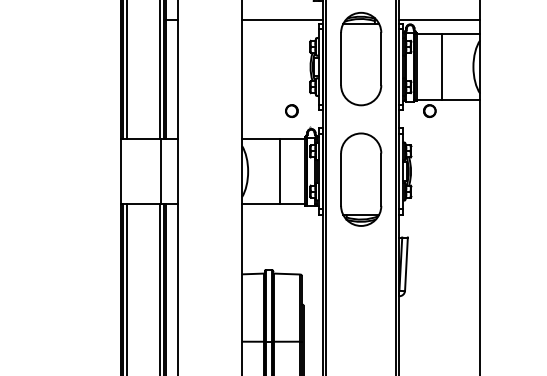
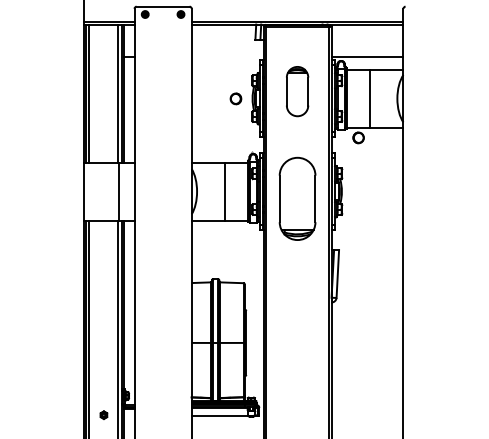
line: (282, 20) -> (227, 57), removed
part: (361, 58) -> (297, 91), size x0.6
part: (291, 110) -> (235, 98), moved

